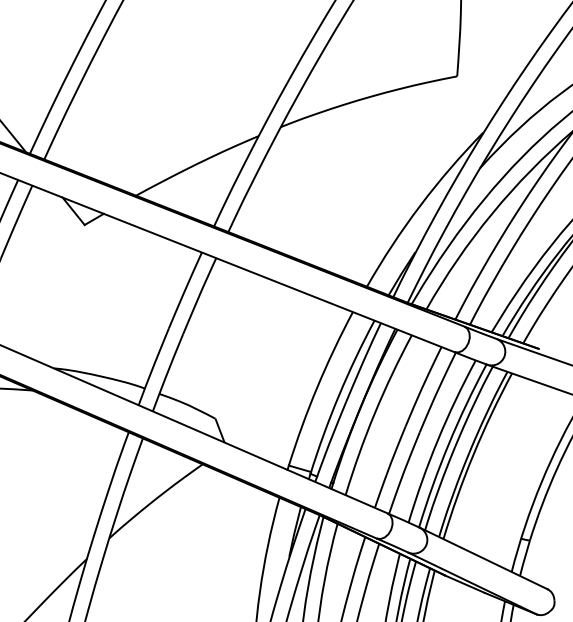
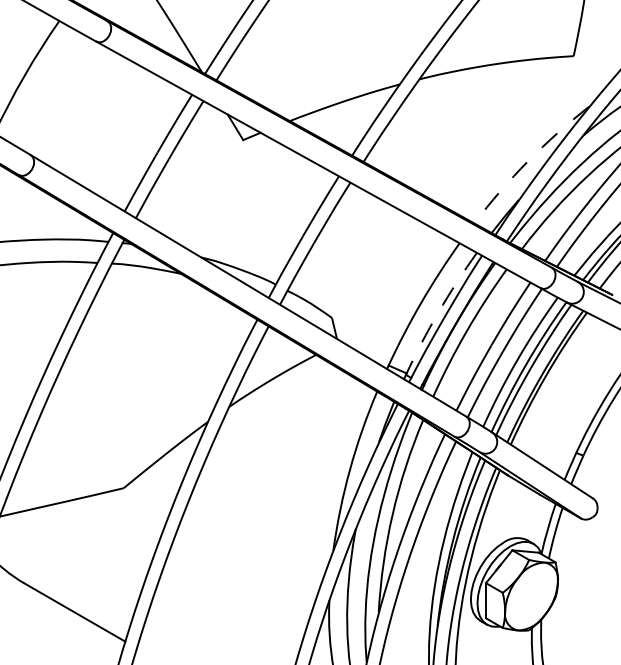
arc: (420, 206) -> (528, 161), solid -> dashed
arc: (338, 396) -> (438, 312), solid -> dashed

